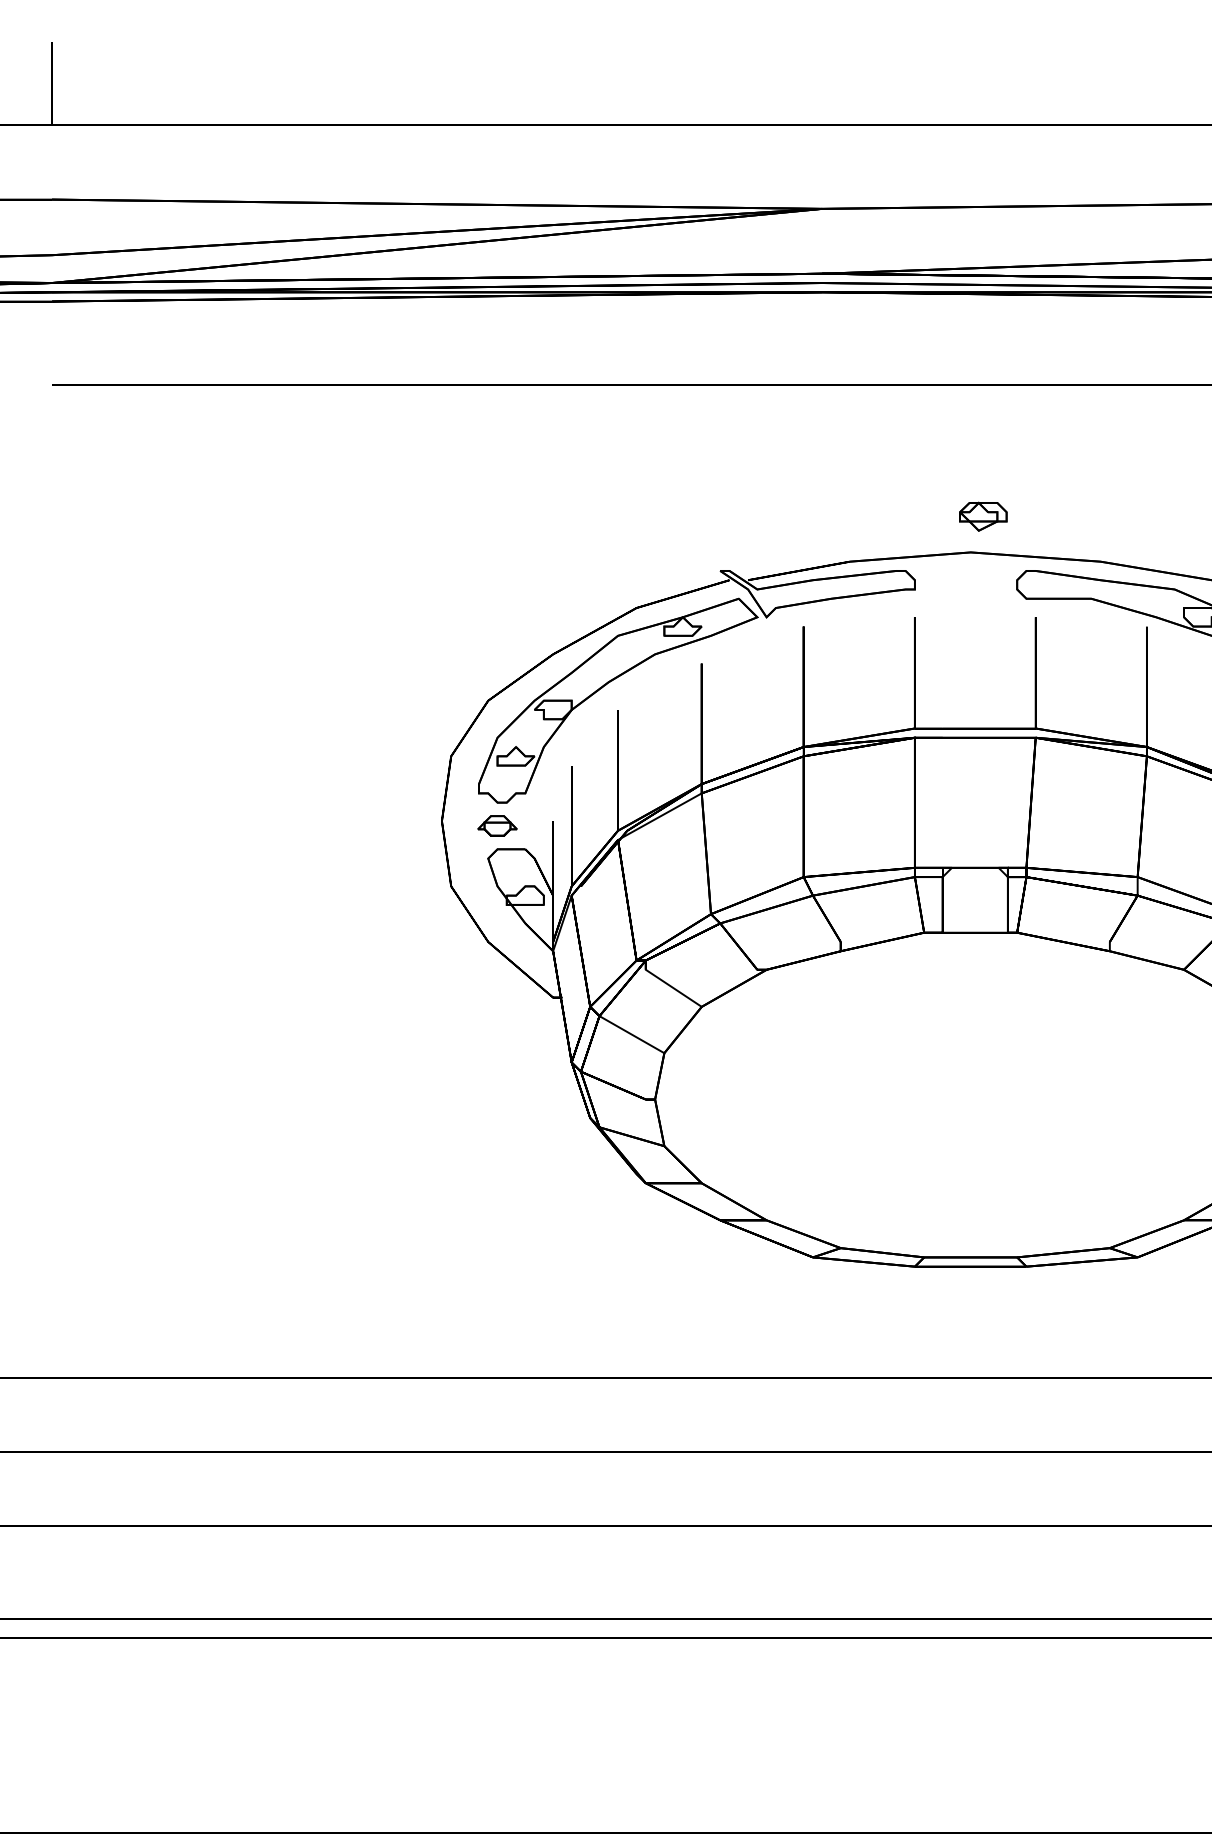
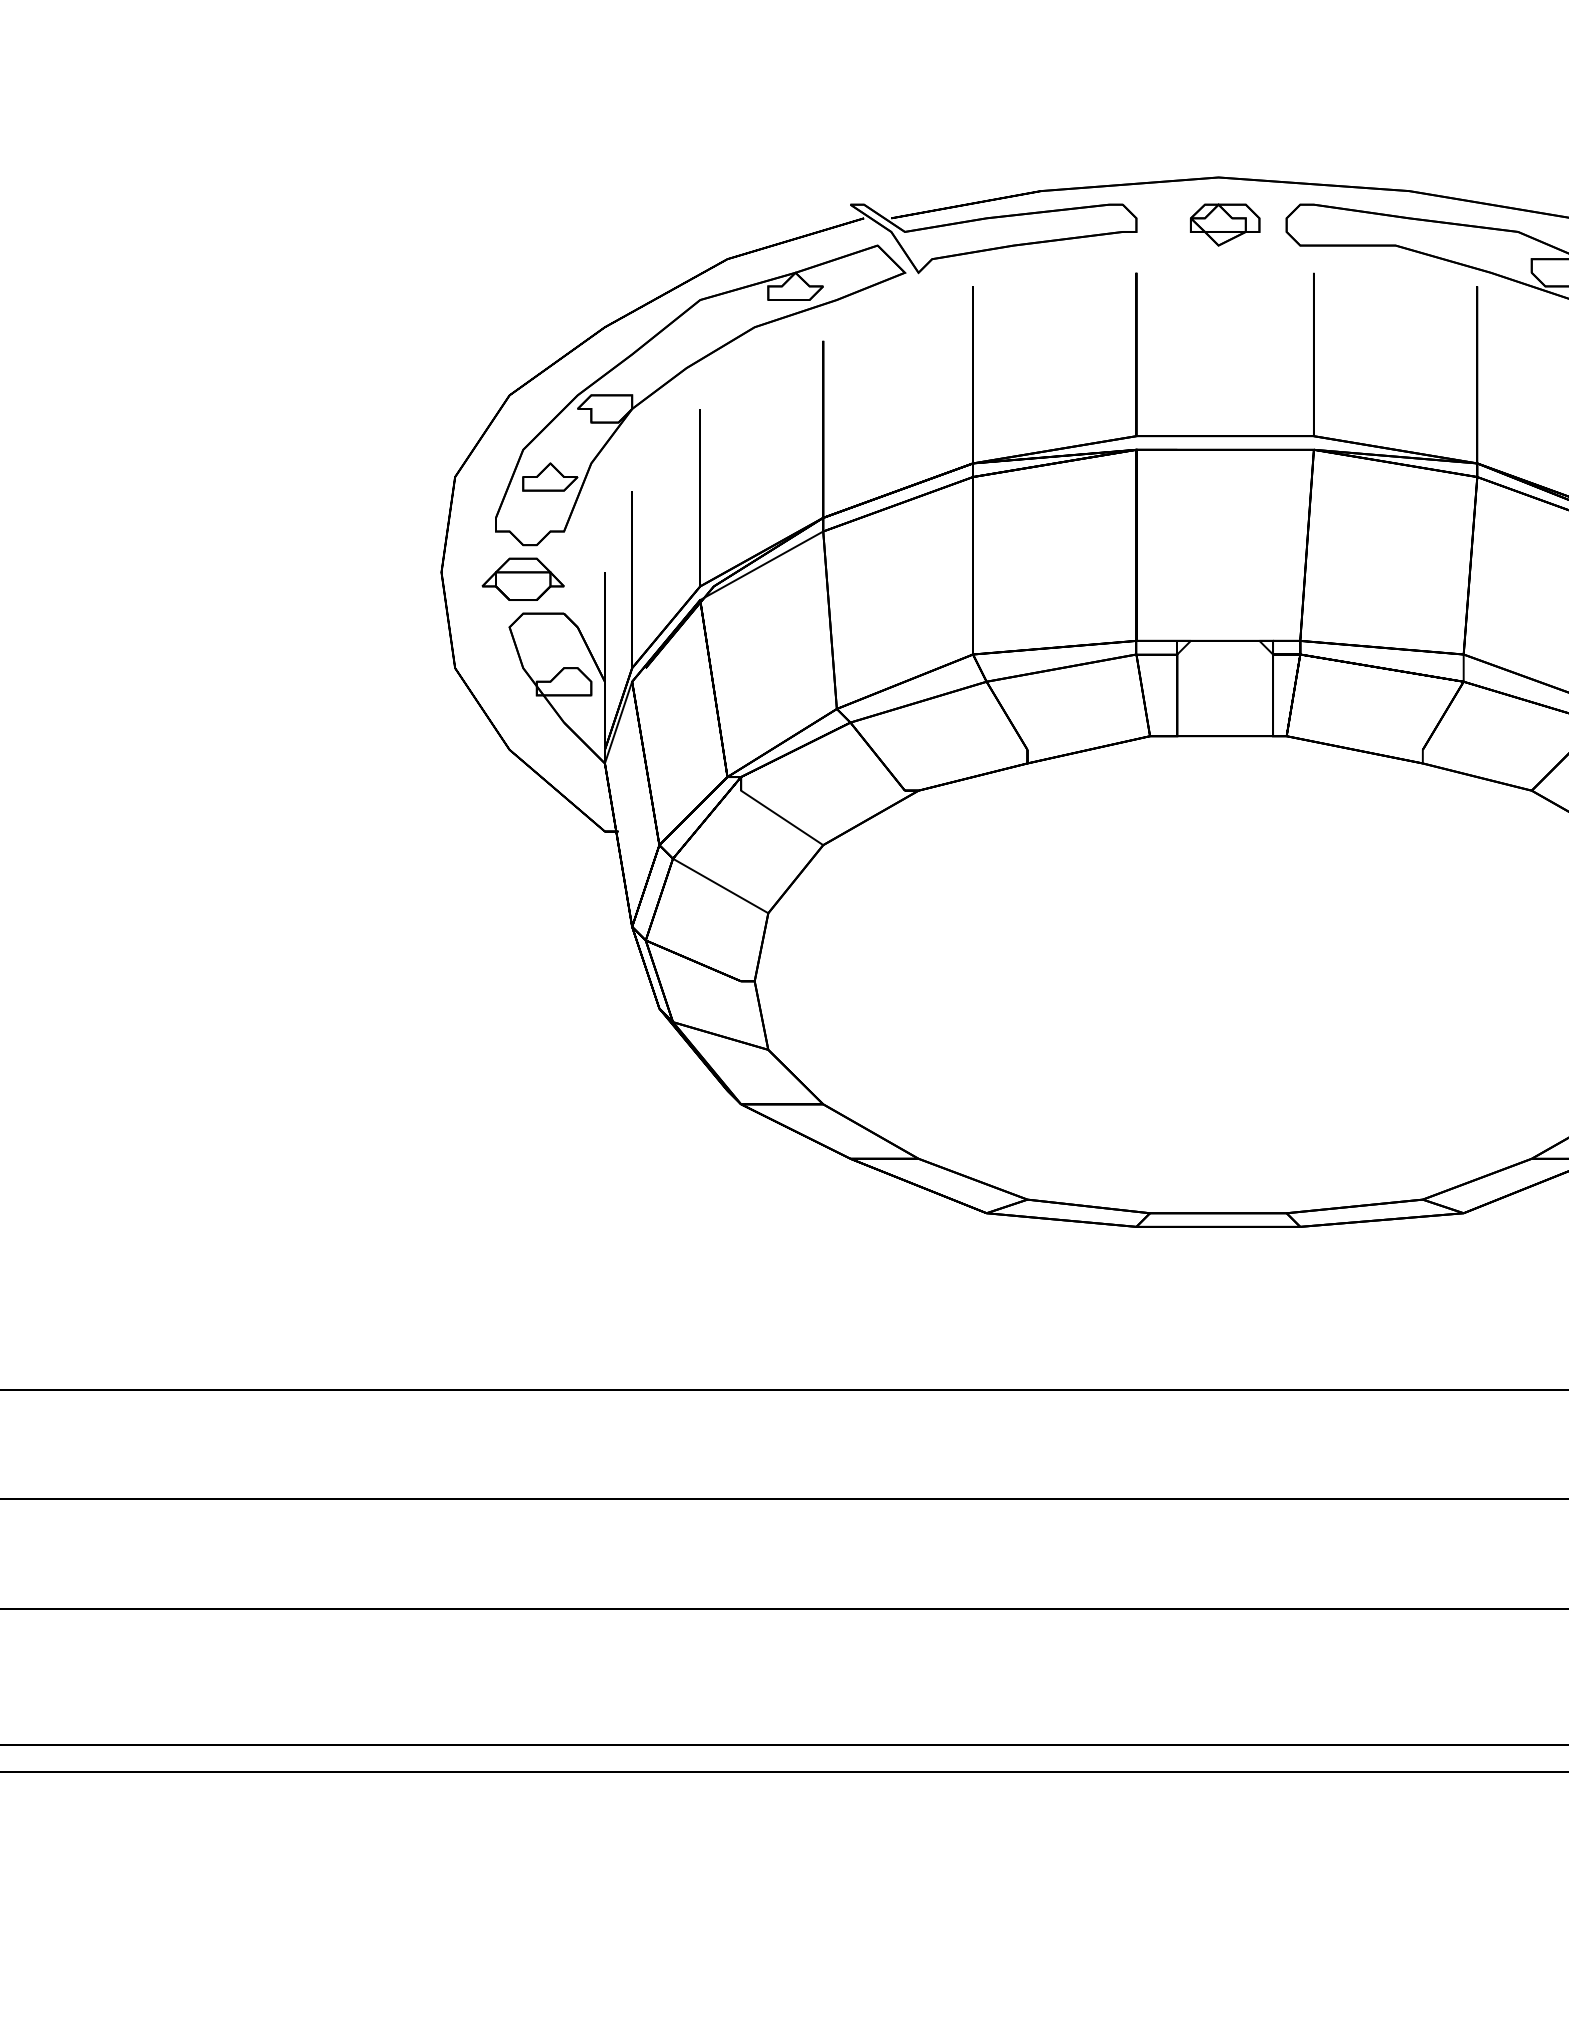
part: (983, 516) -> (1225, 224), moved
part: (497, 825) -> (523, 578), size x1.43

